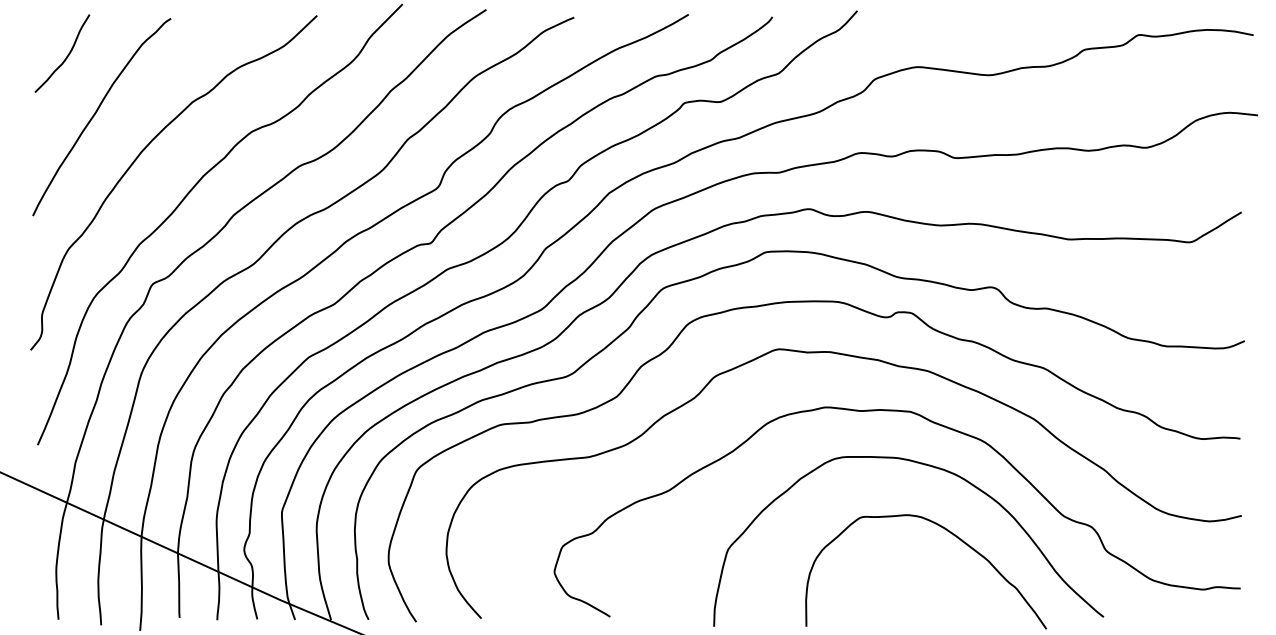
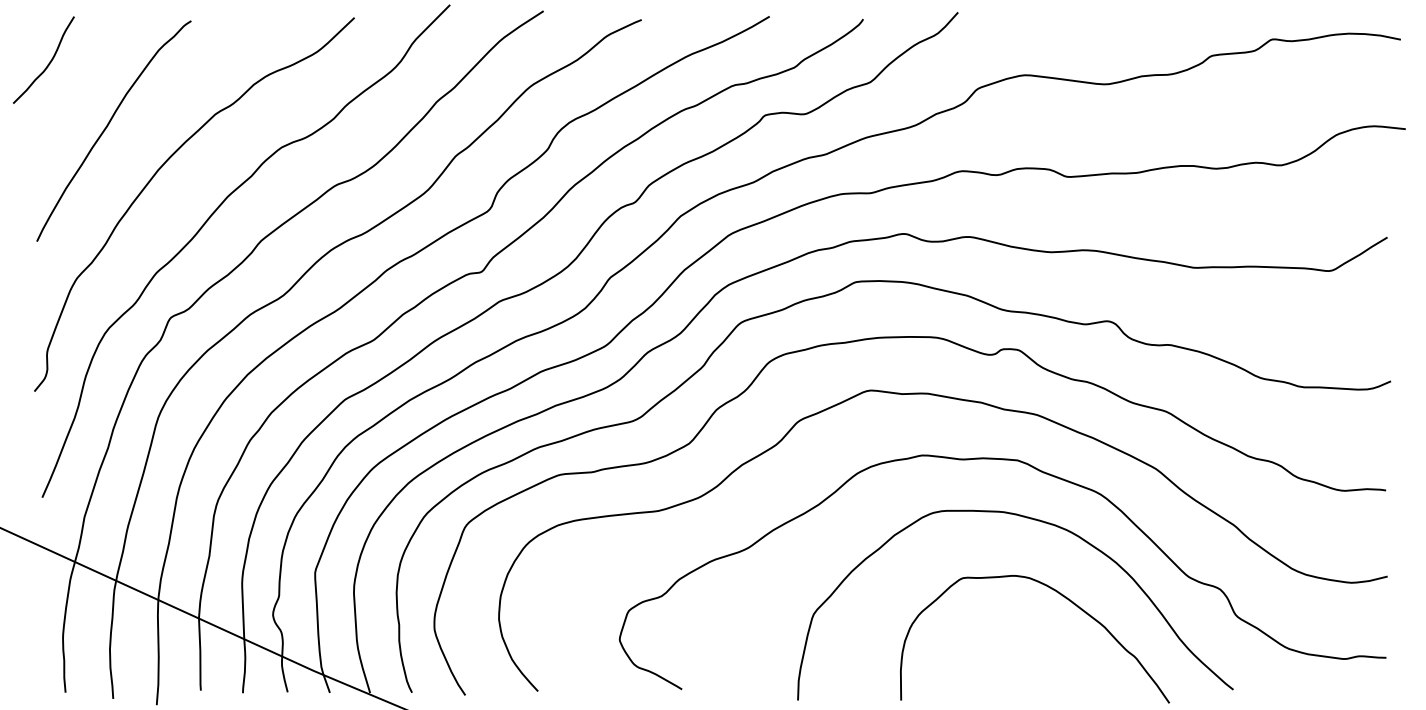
curve: (67, 54) -> (49, 61), moved

